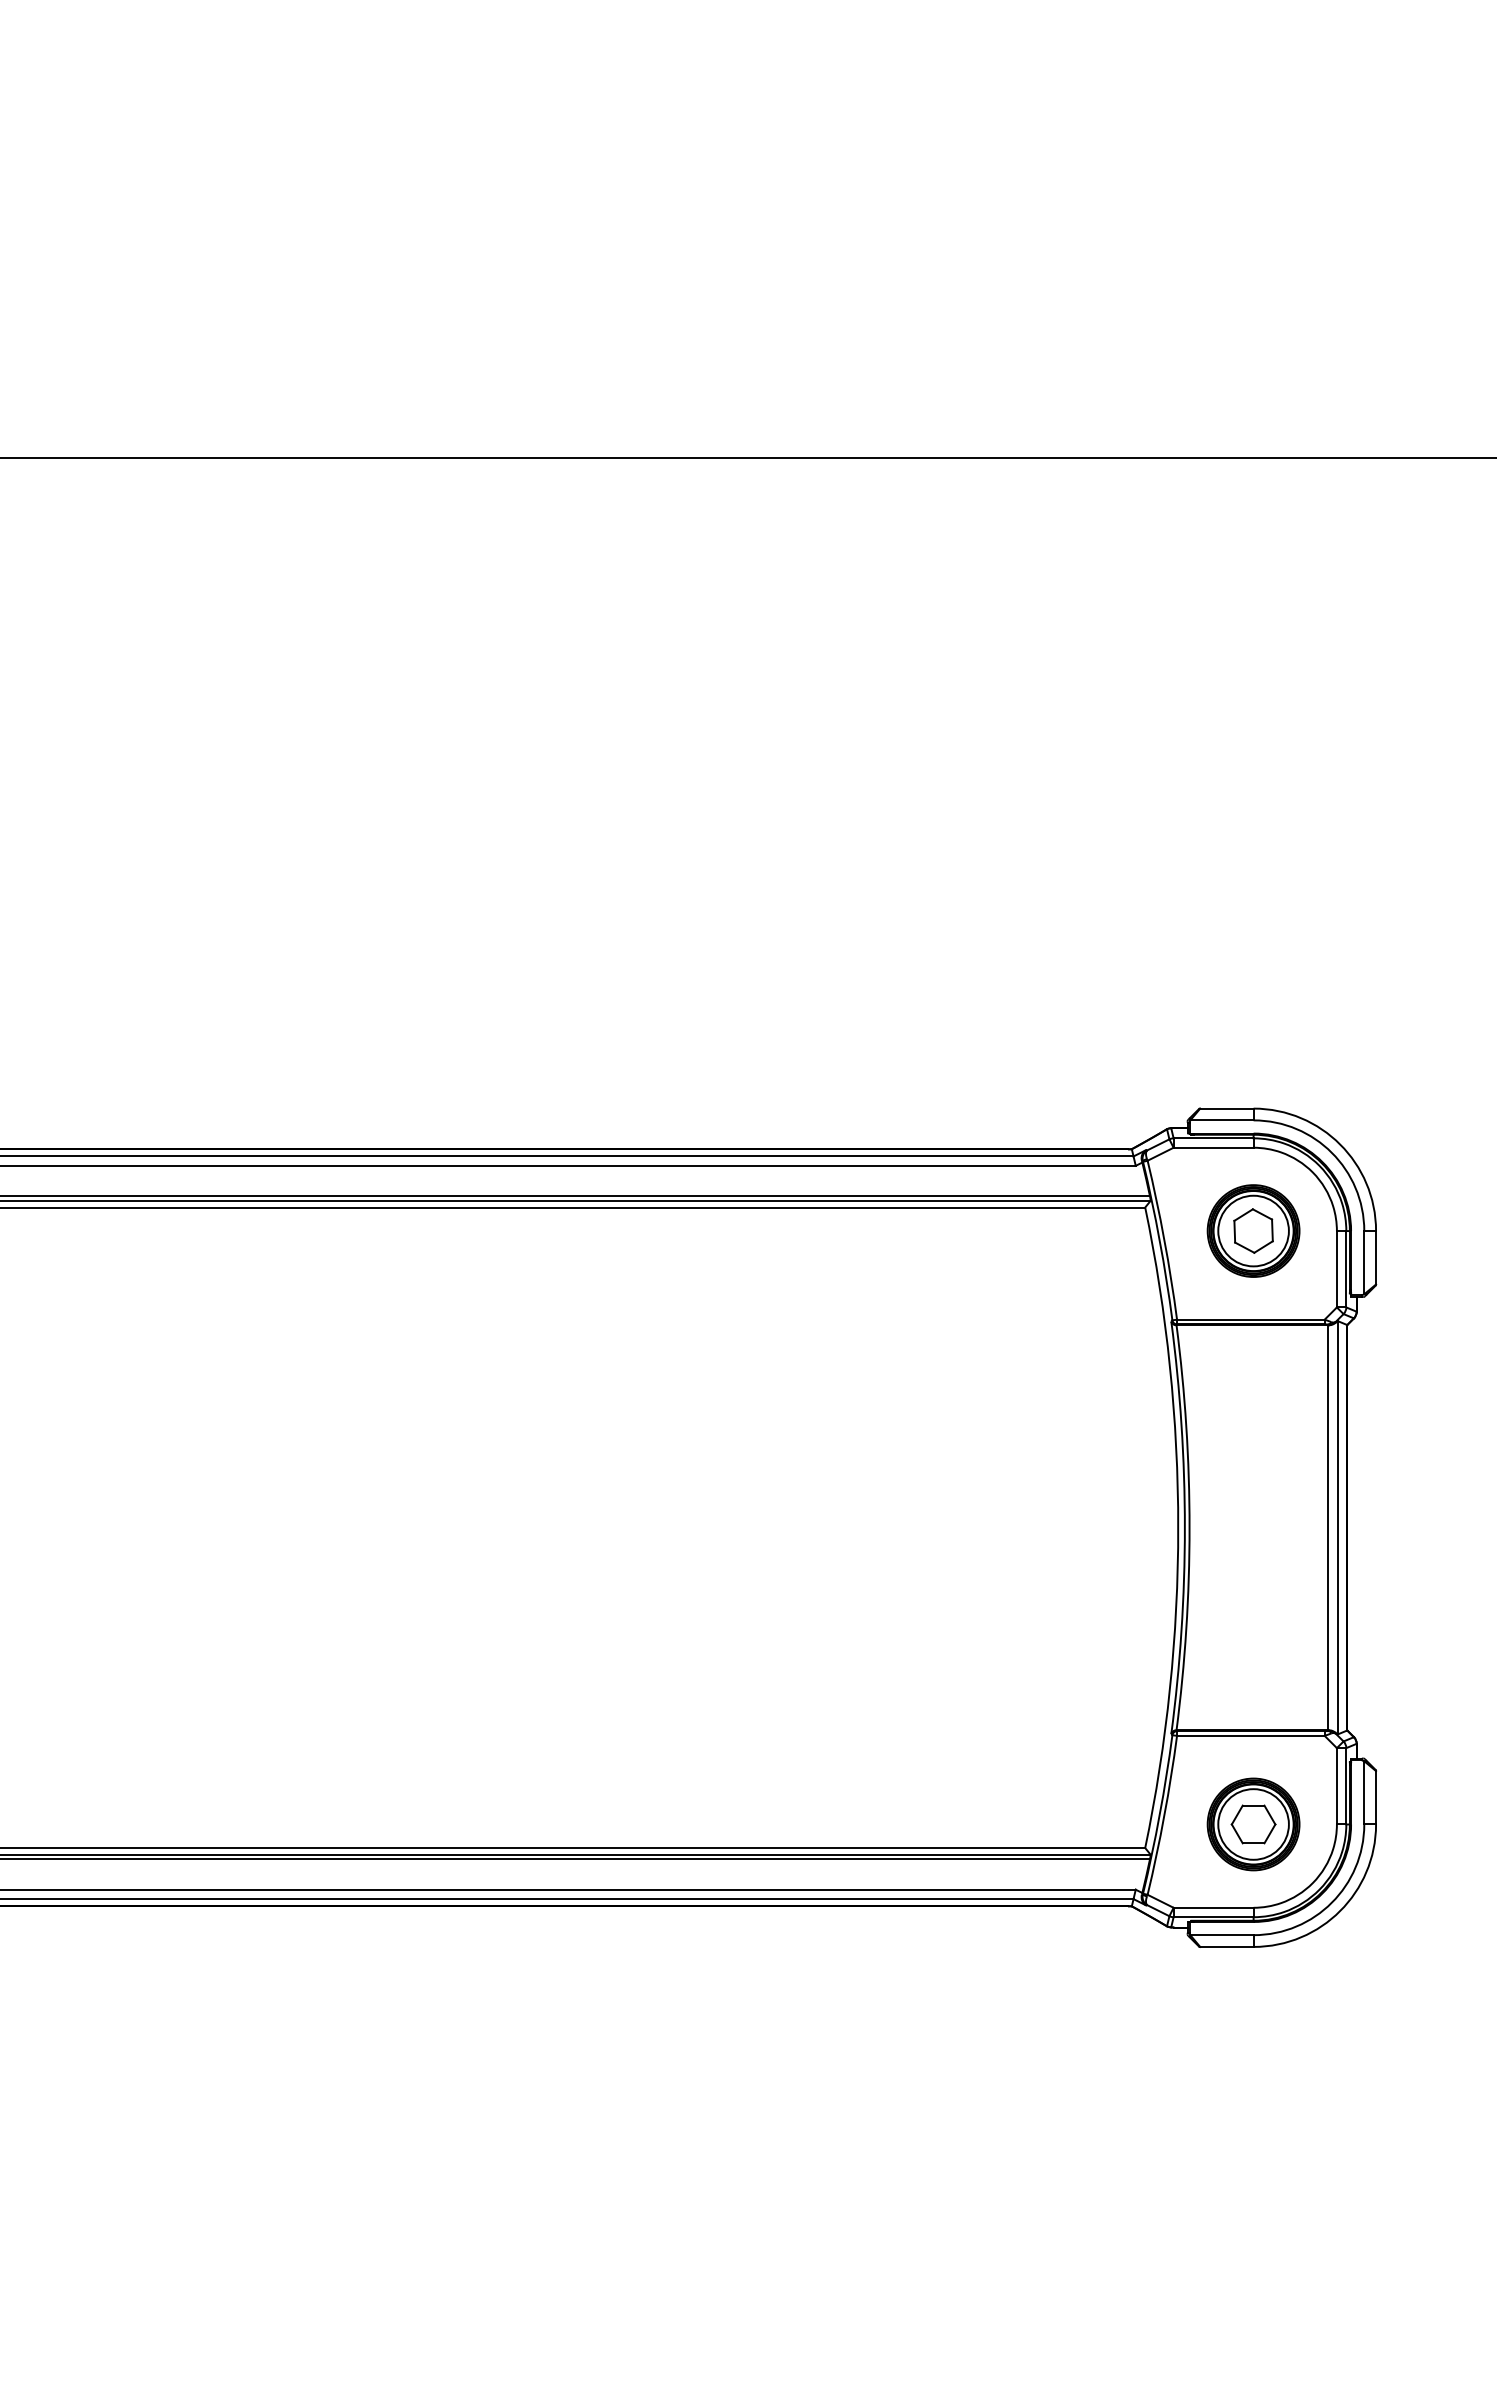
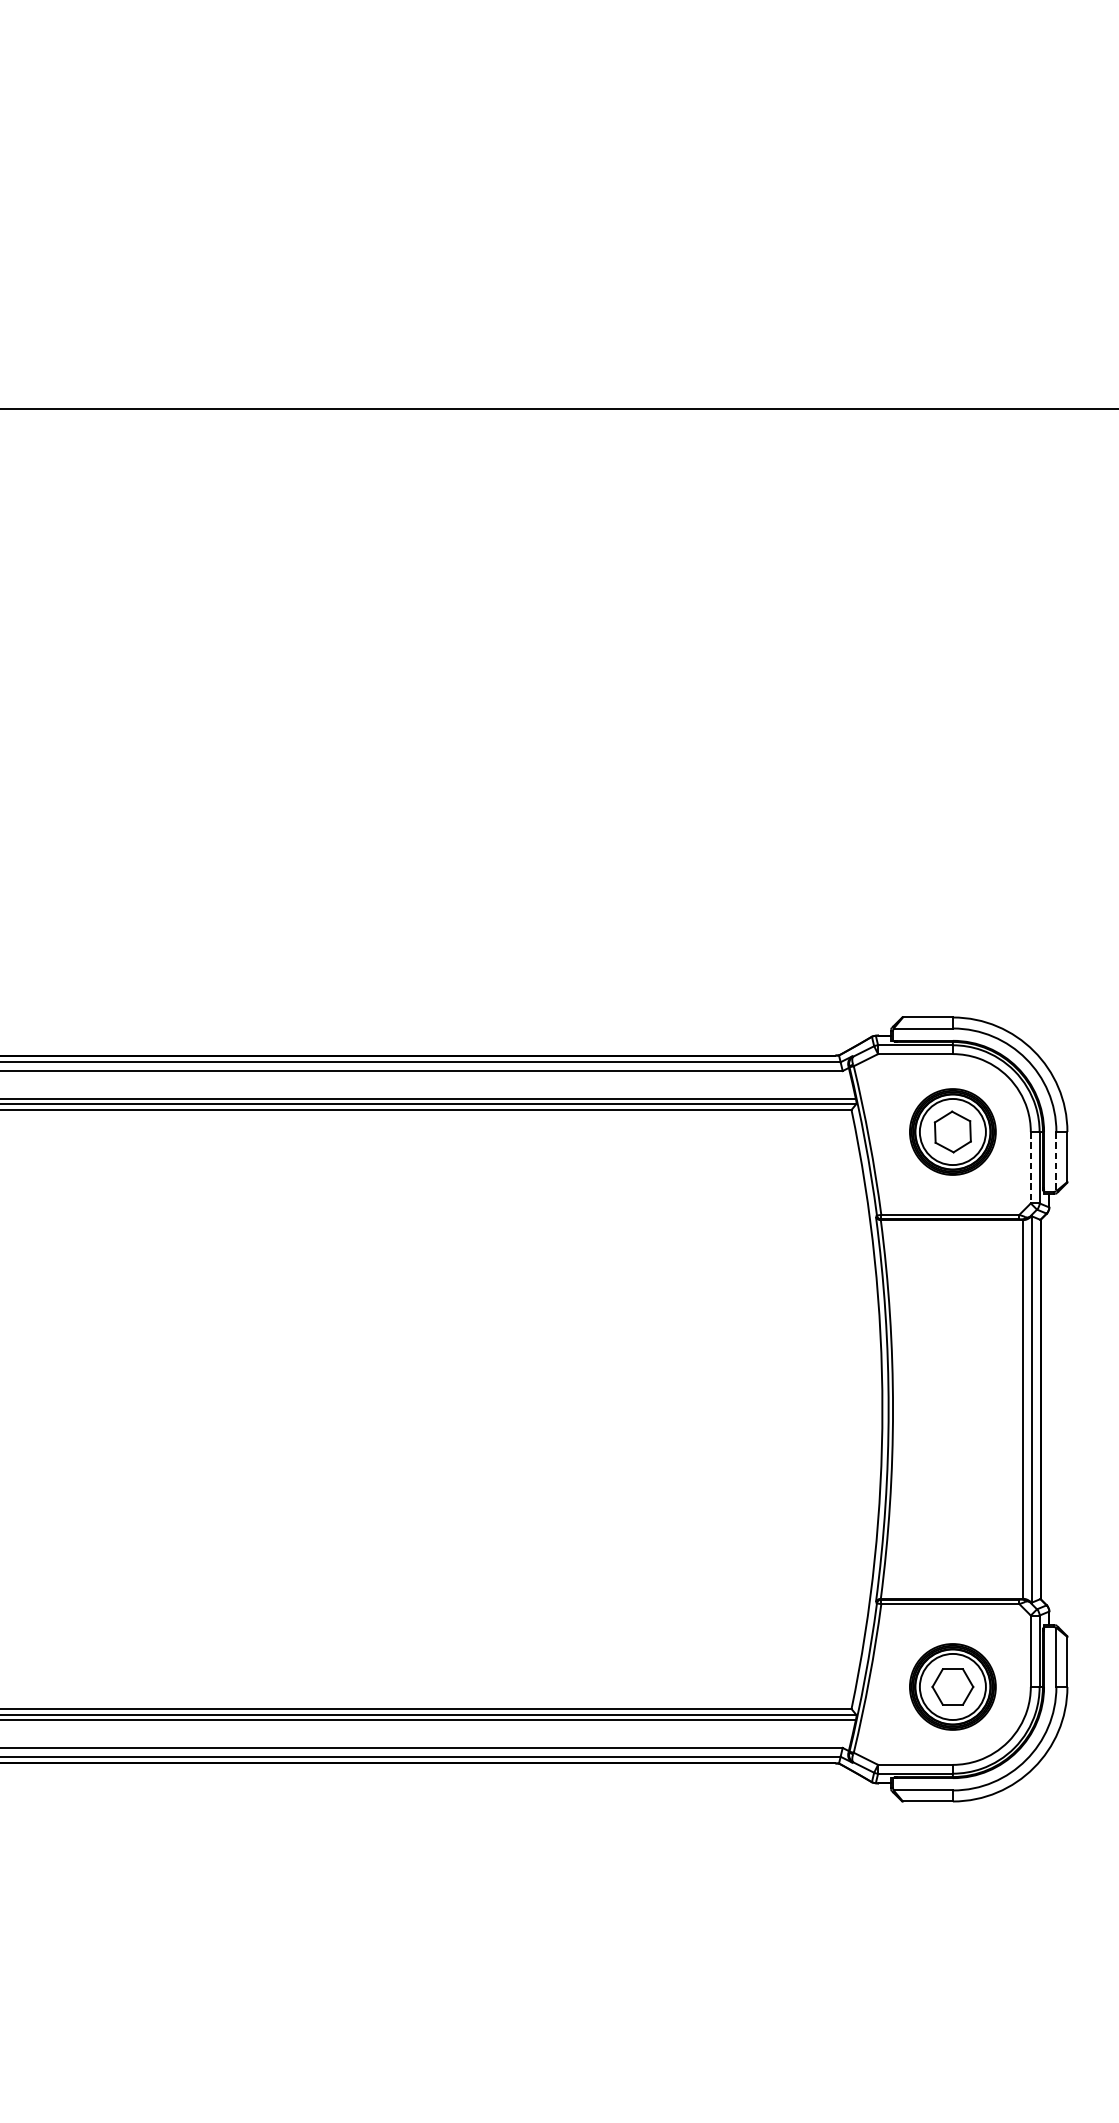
line: (1364, 1262) -> (1056, 1161), solid -> dashed
line: (1336, 1269) -> (1030, 1167), solid -> dashed

